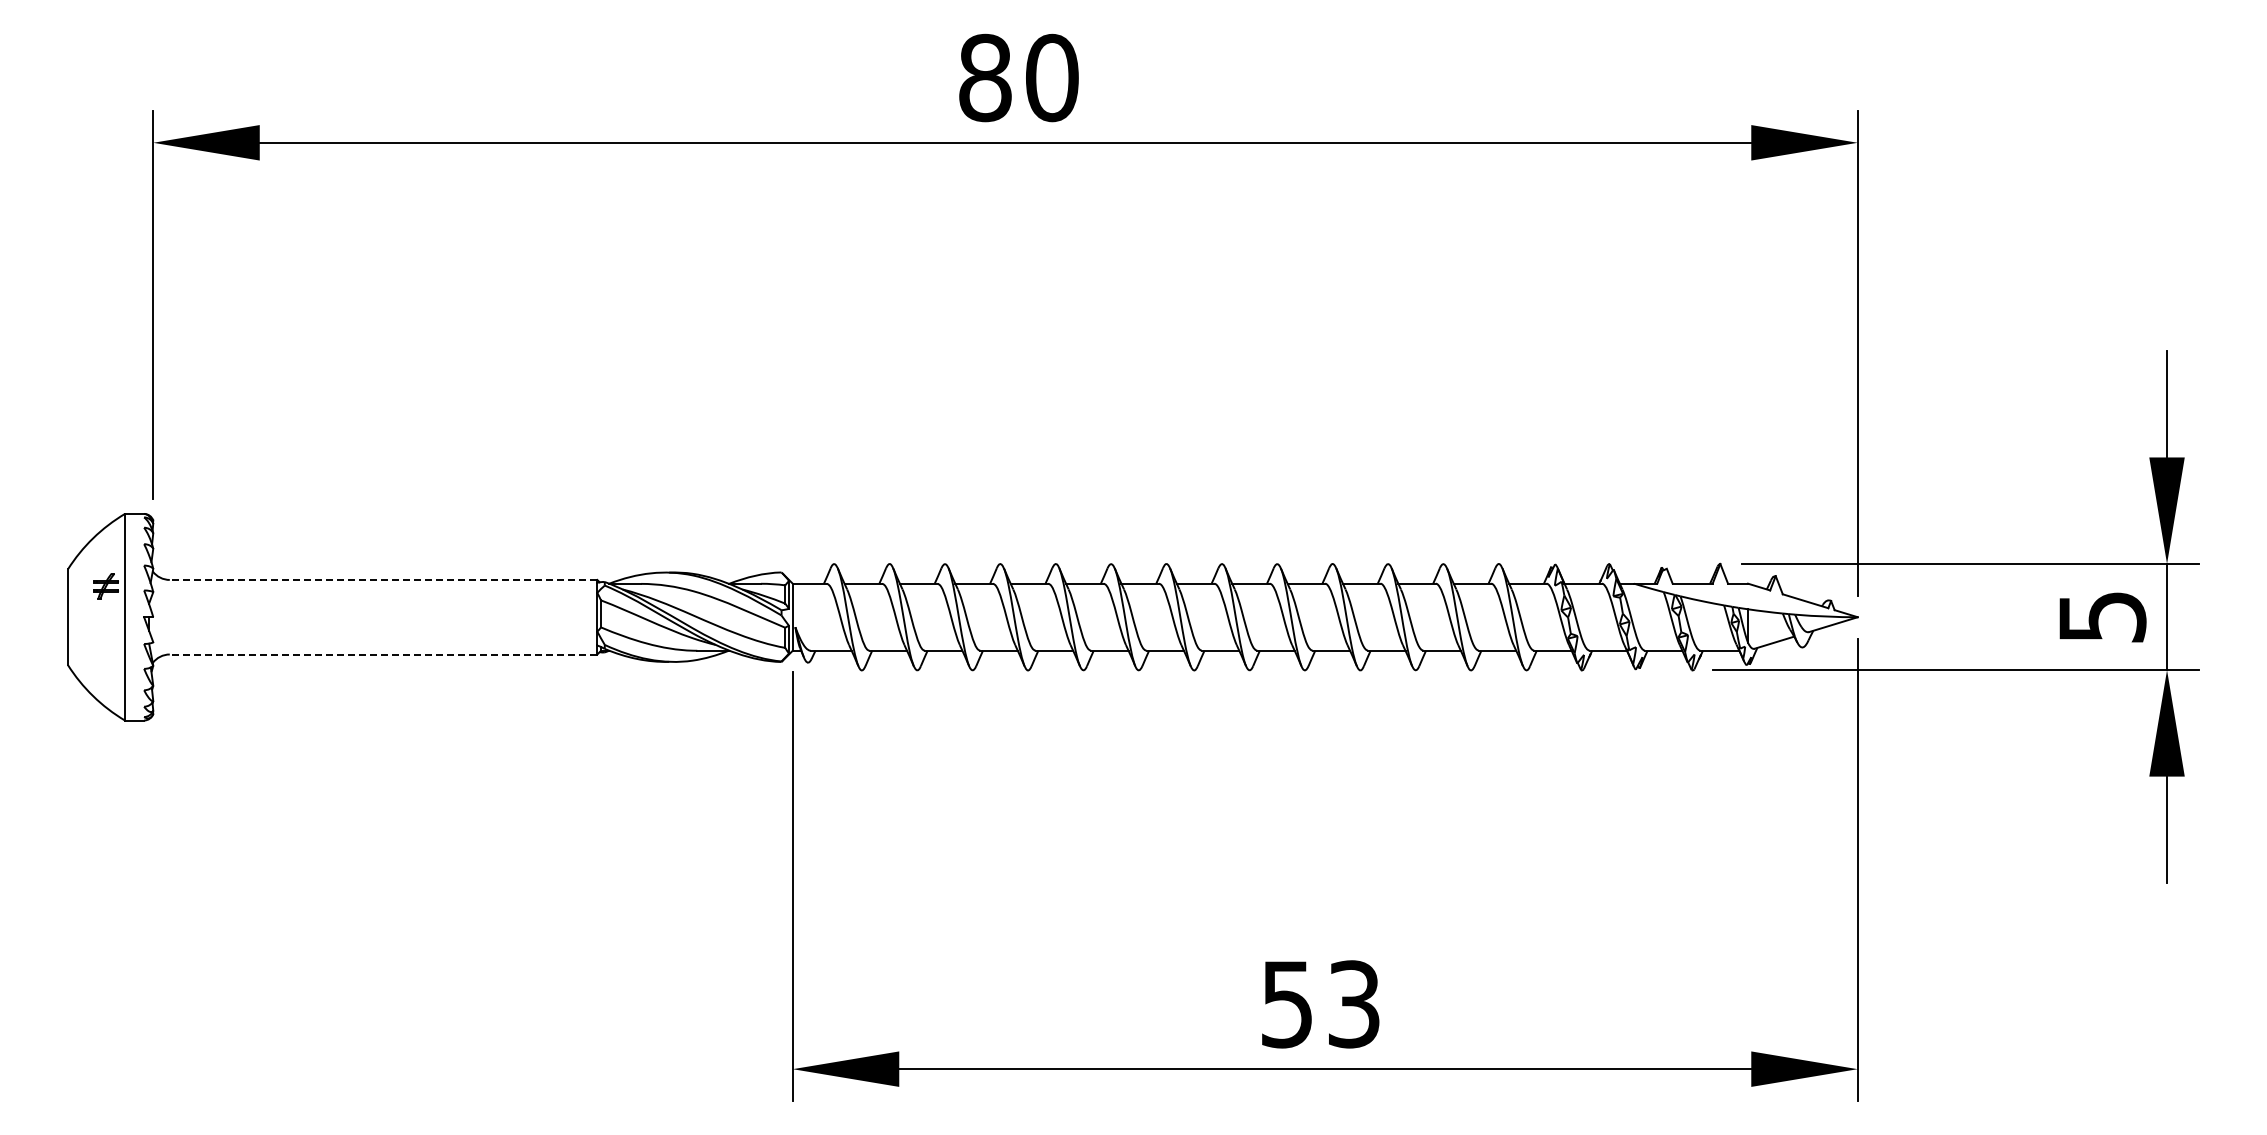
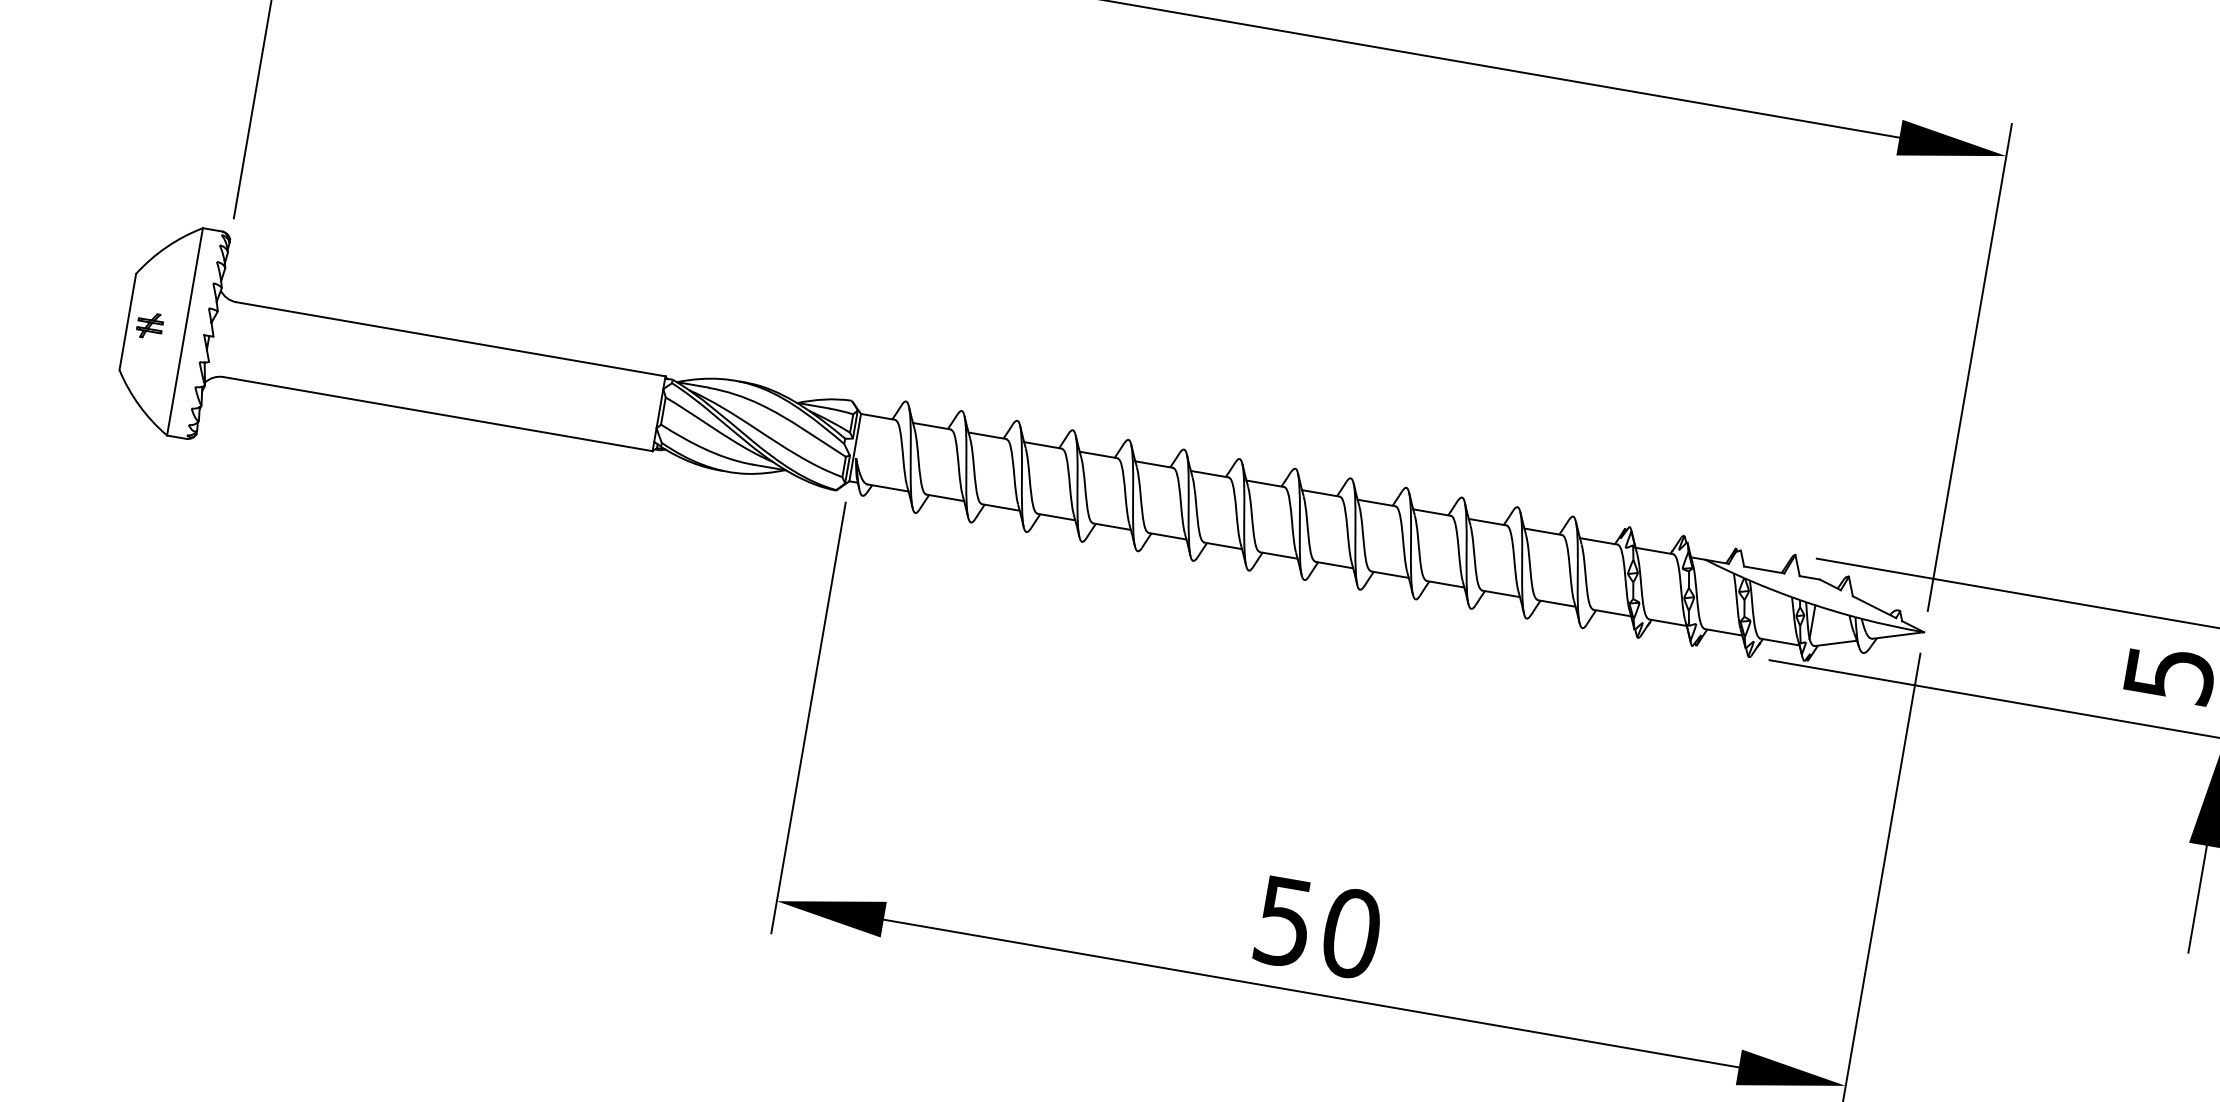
line: (383, 579) -> (451, 338), dashed -> solid
part: (105, 586) -> (149, 325), moved
line: (383, 654) -> (438, 414), dashed -> solid
text: (1354, 1004) -> (1351, 933), 53 -> 50

